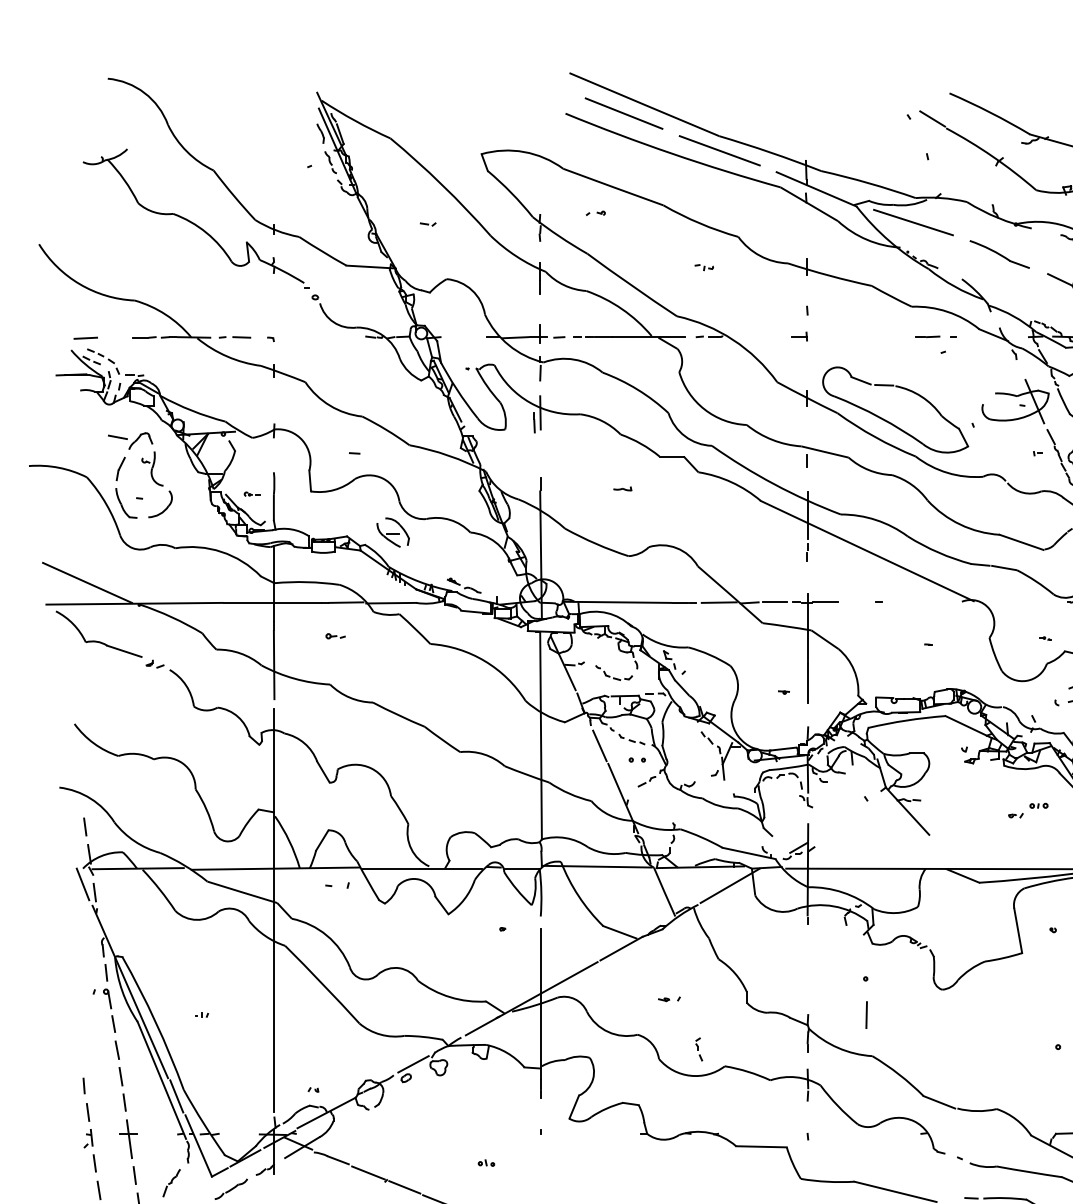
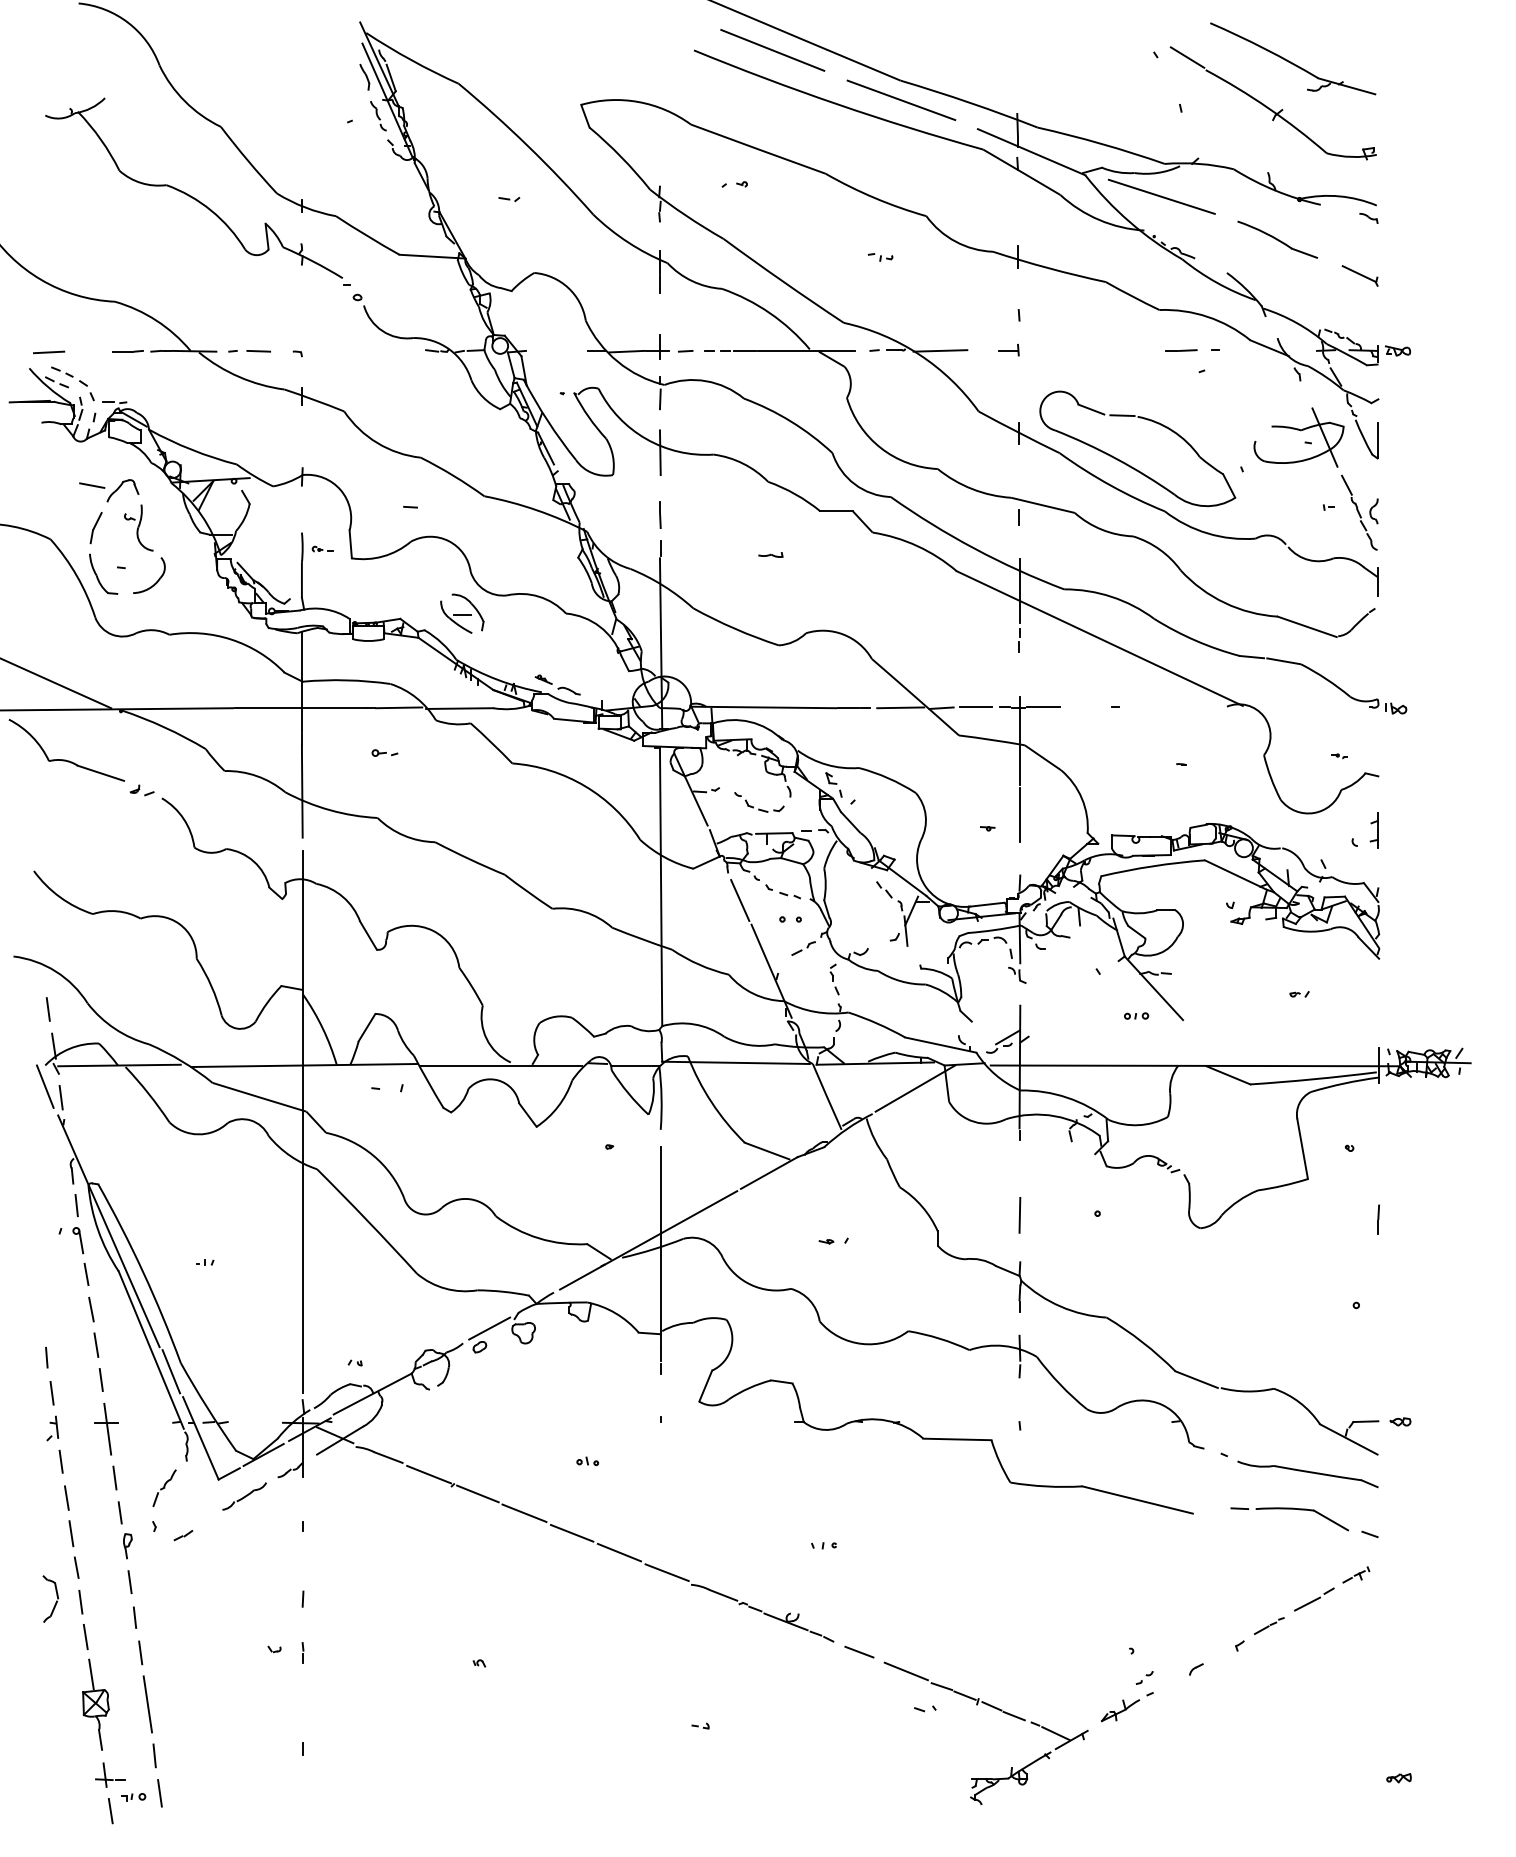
line: (748, 336) -> (940, 350), added
line: (534, 422) -> (660, 514), moved
part: (252, 493) -> (322, 548), moved
part: (1038, 805) -> (1136, 1015), moved
line: (866, 1015) -> (1019, 1215), moved
part: (699, 1049) -> (834, 979), moved

